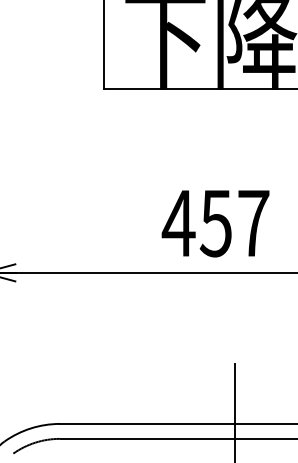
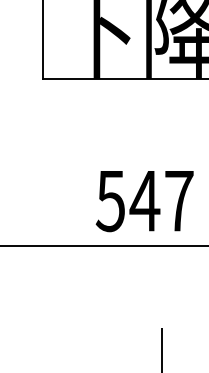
text: (197, 223) -> (127, 201), 457 -> 547

